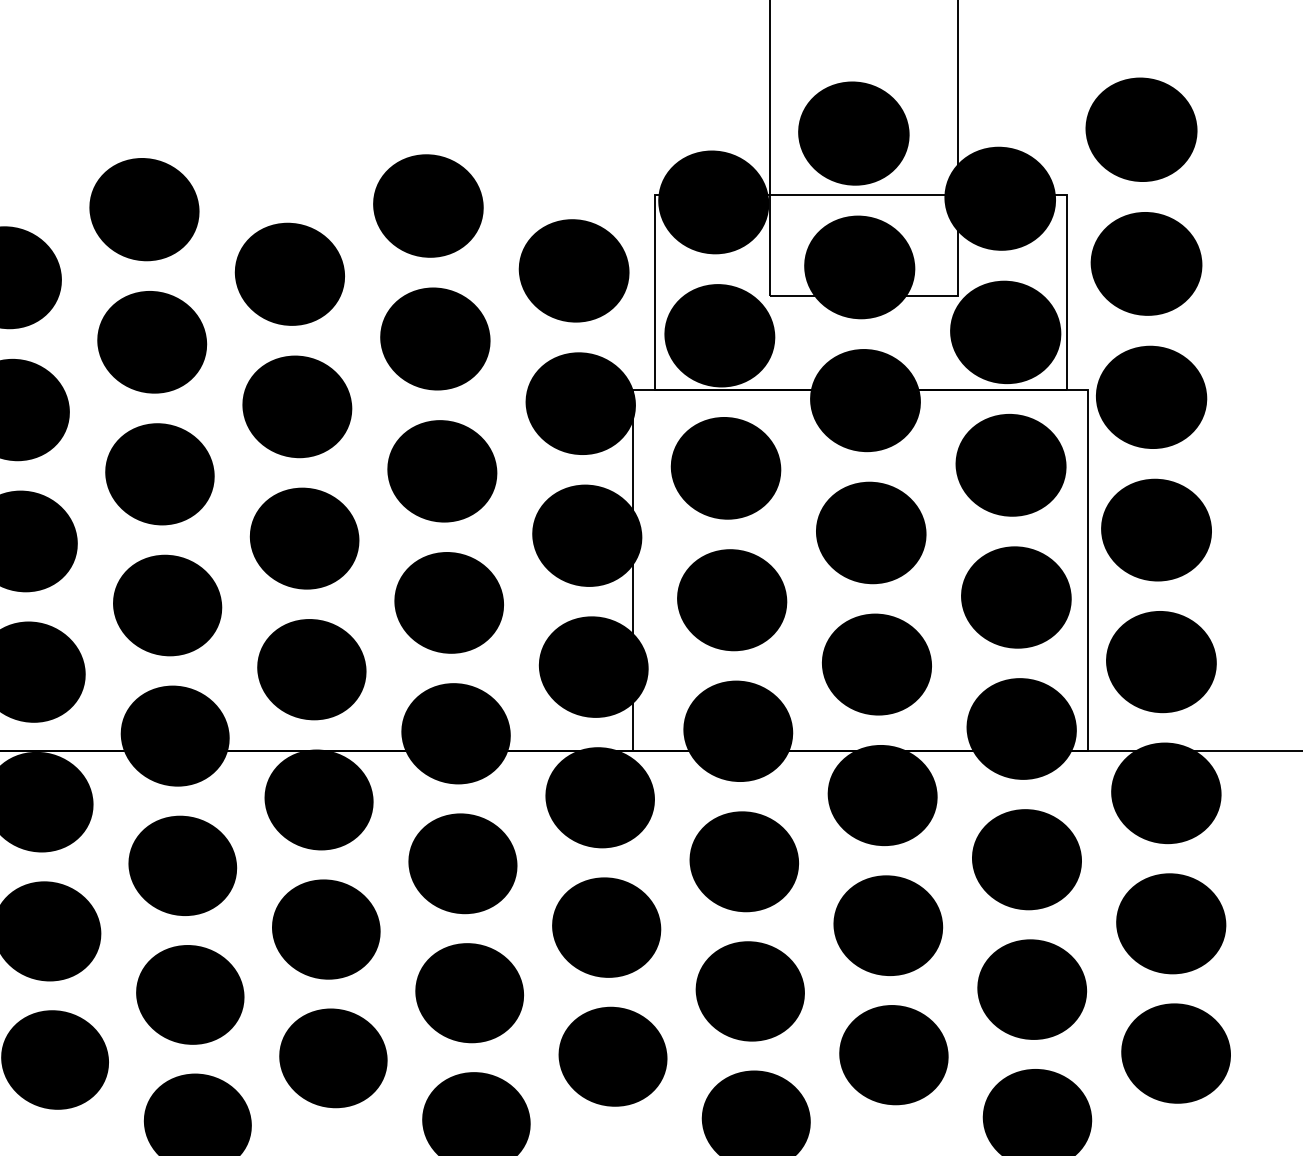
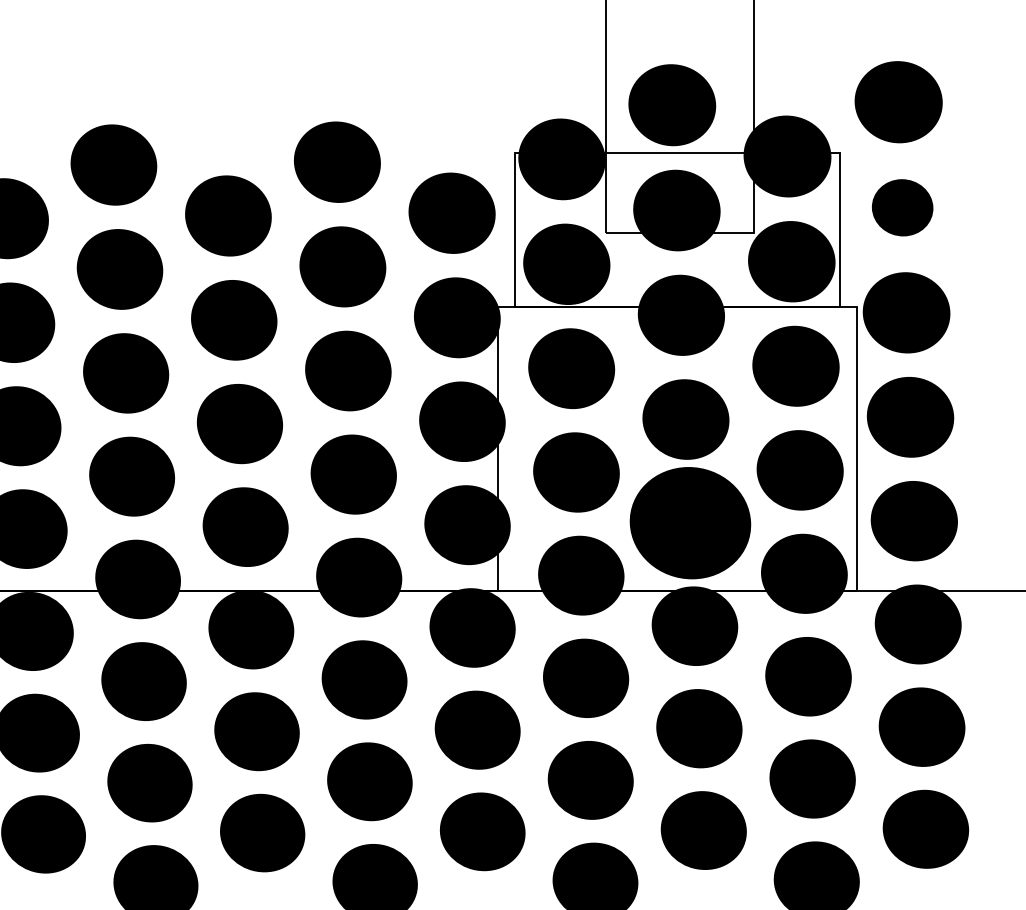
part: (1146, 263) -> (902, 207), size x0.7
part: (876, 664) -> (690, 523), size x1.4

